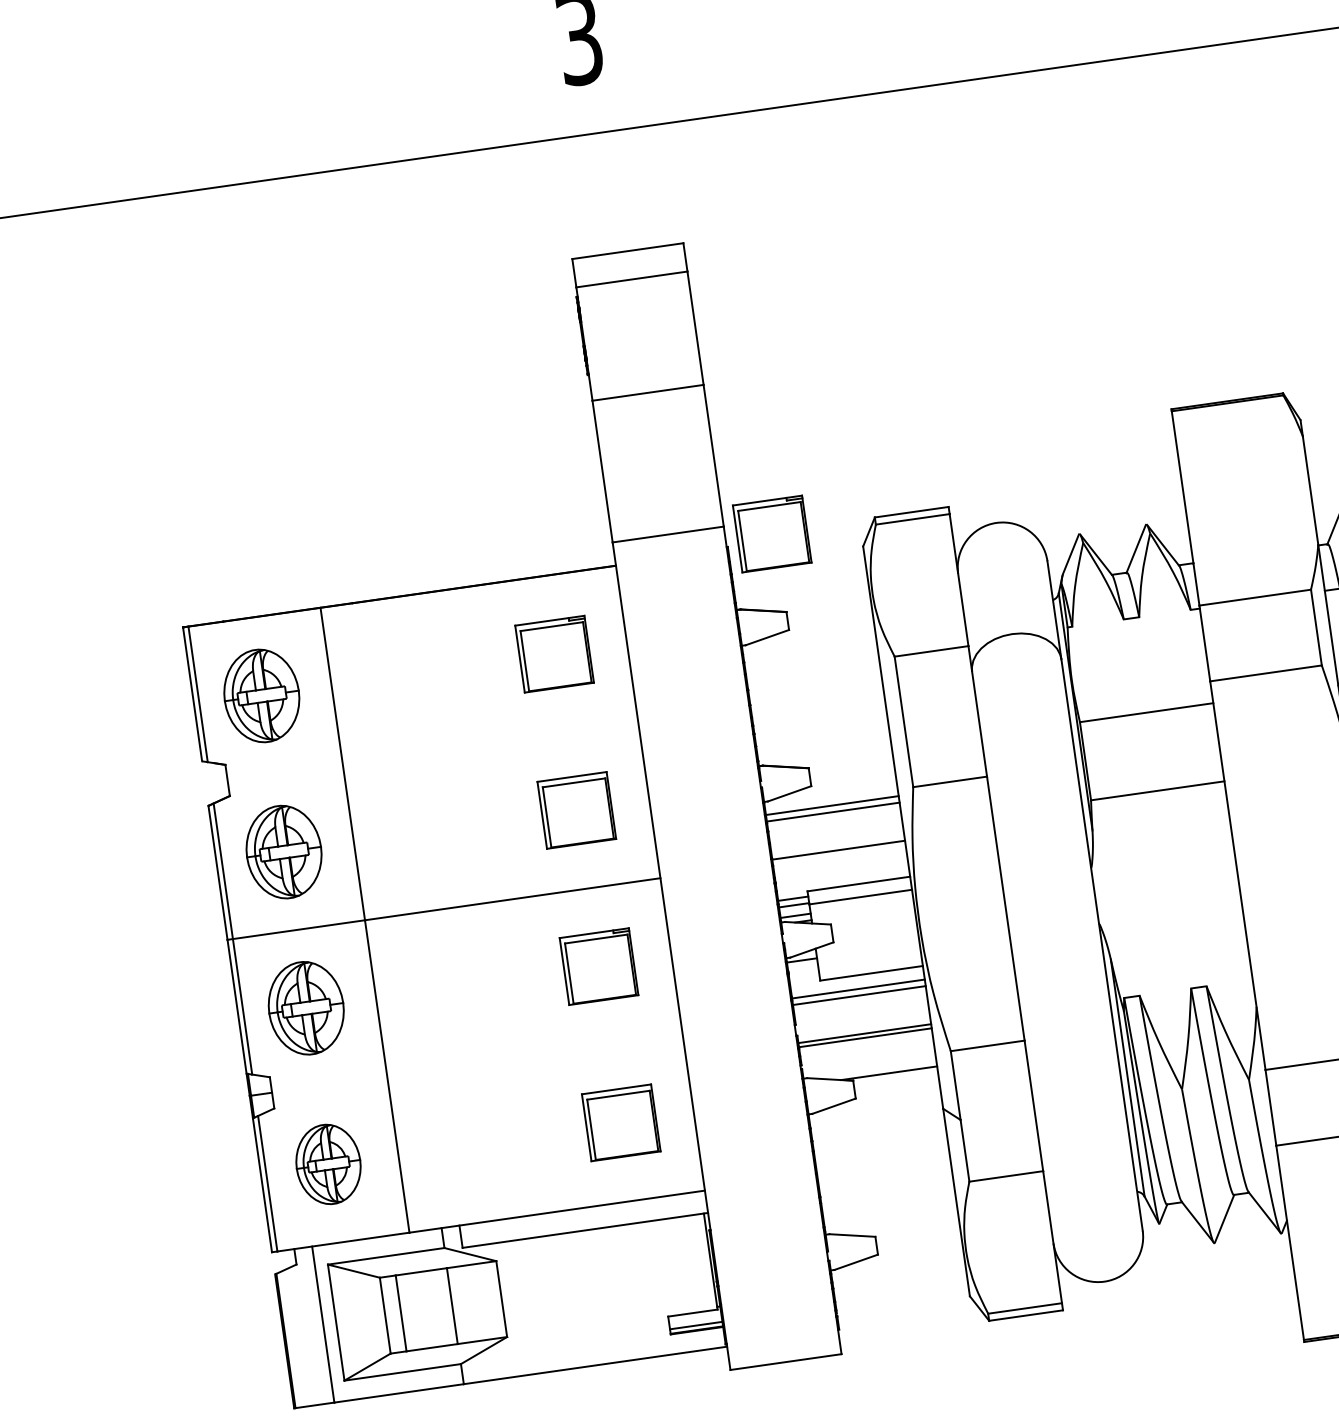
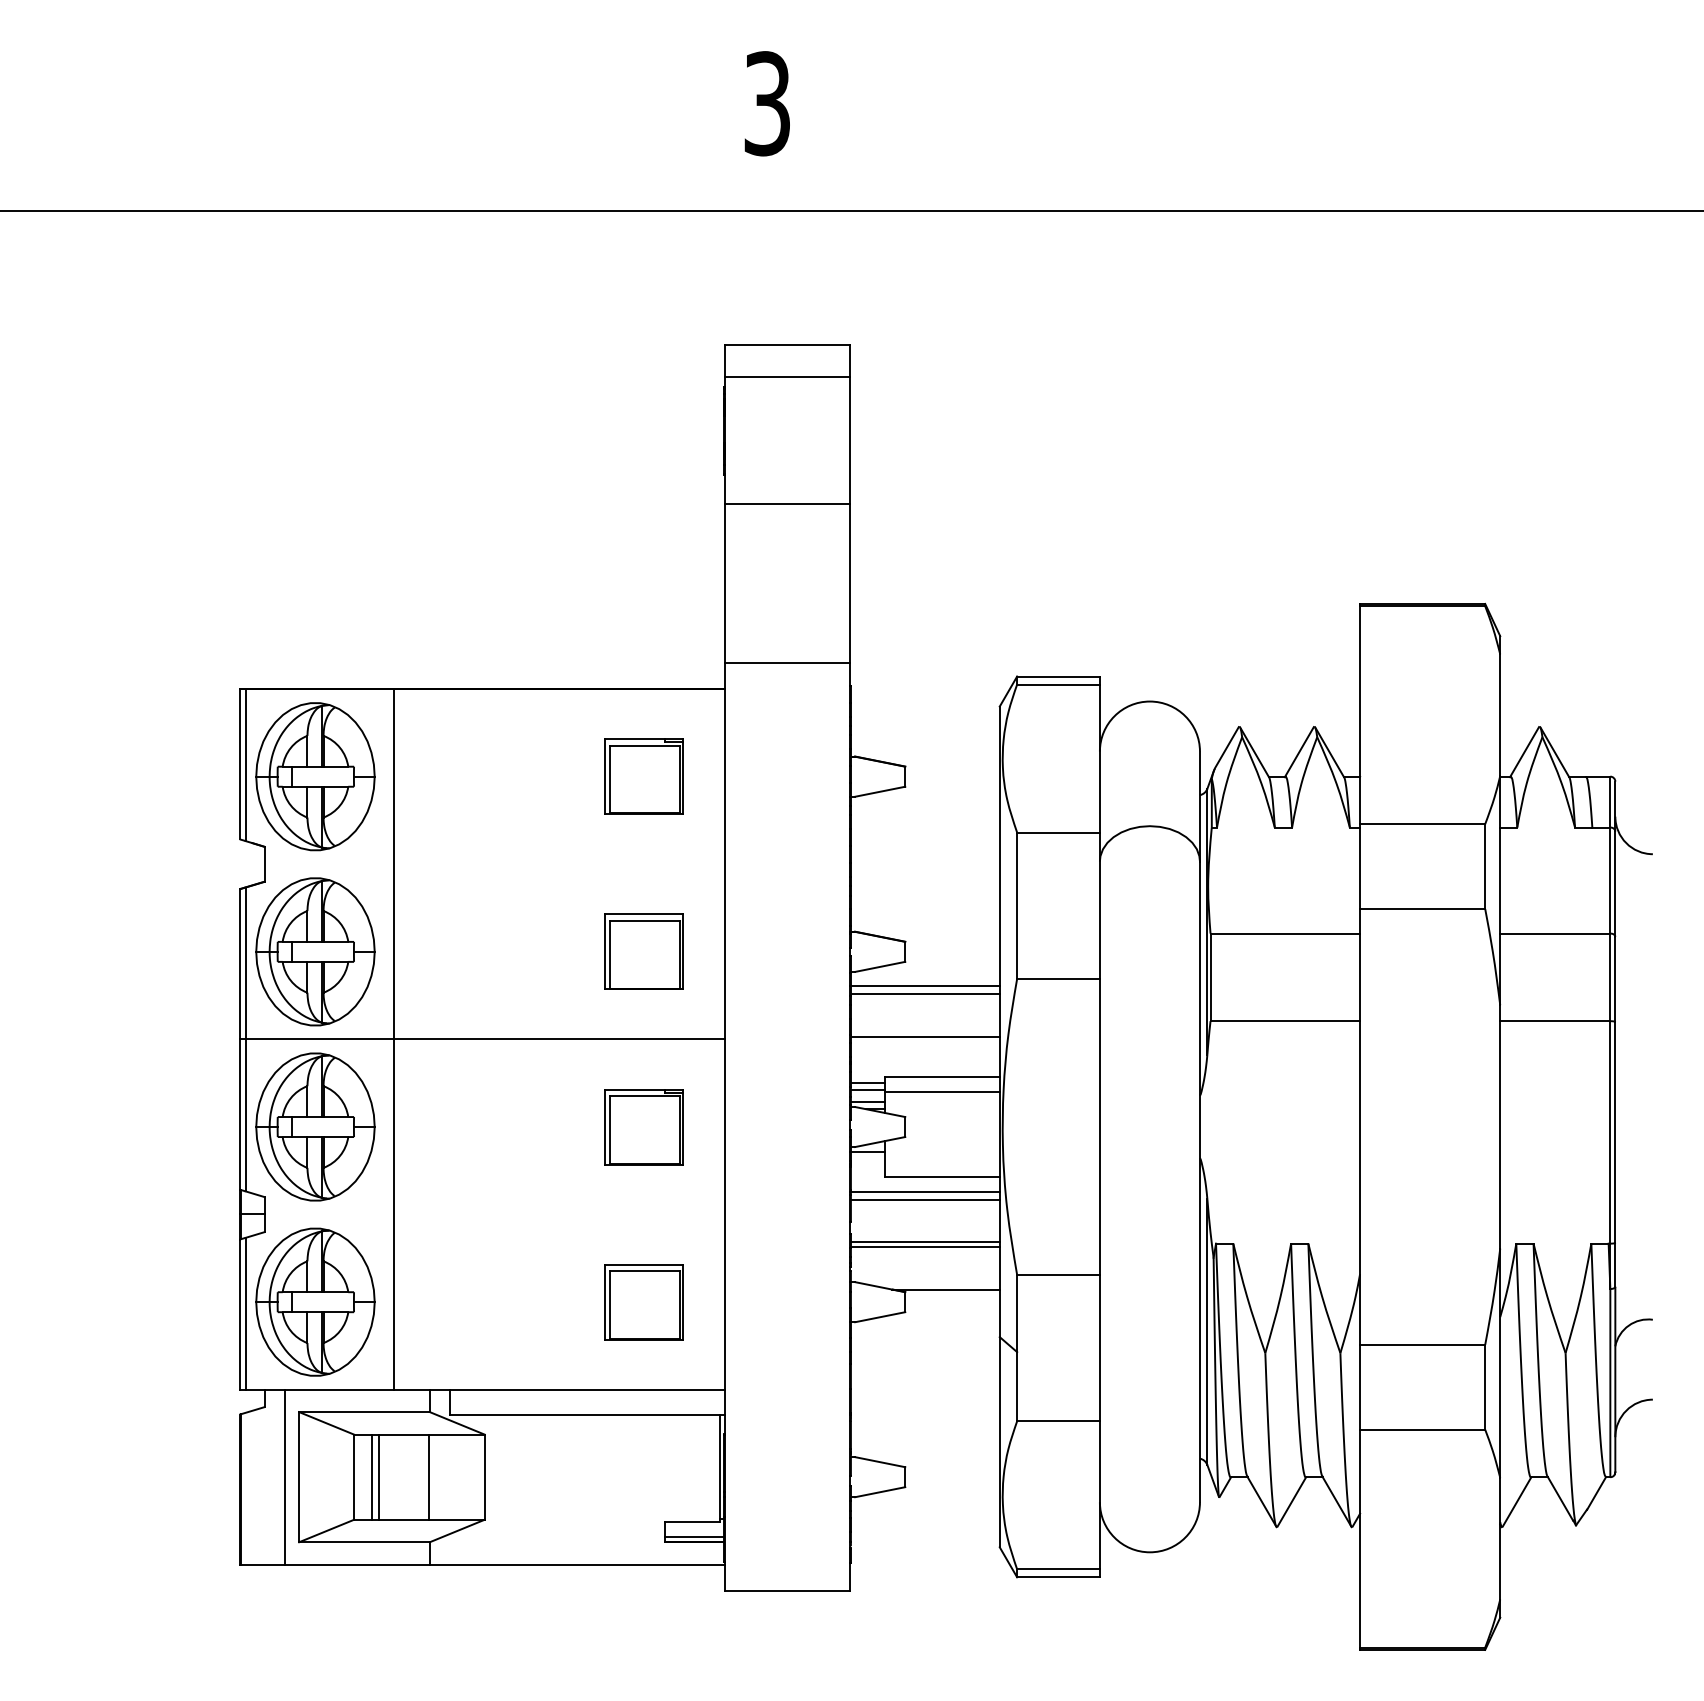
part: (771, 533) -> (901, 678), removed
part: (261, 695) -> (315, 776), size x1.43
part: (284, 851) -> (315, 951), size x1.43
part: (306, 1007) -> (315, 1126), size x1.43
part: (328, 1163) -> (315, 1301), size x1.67
line: (406, 1311) -> (378, 1476), added

